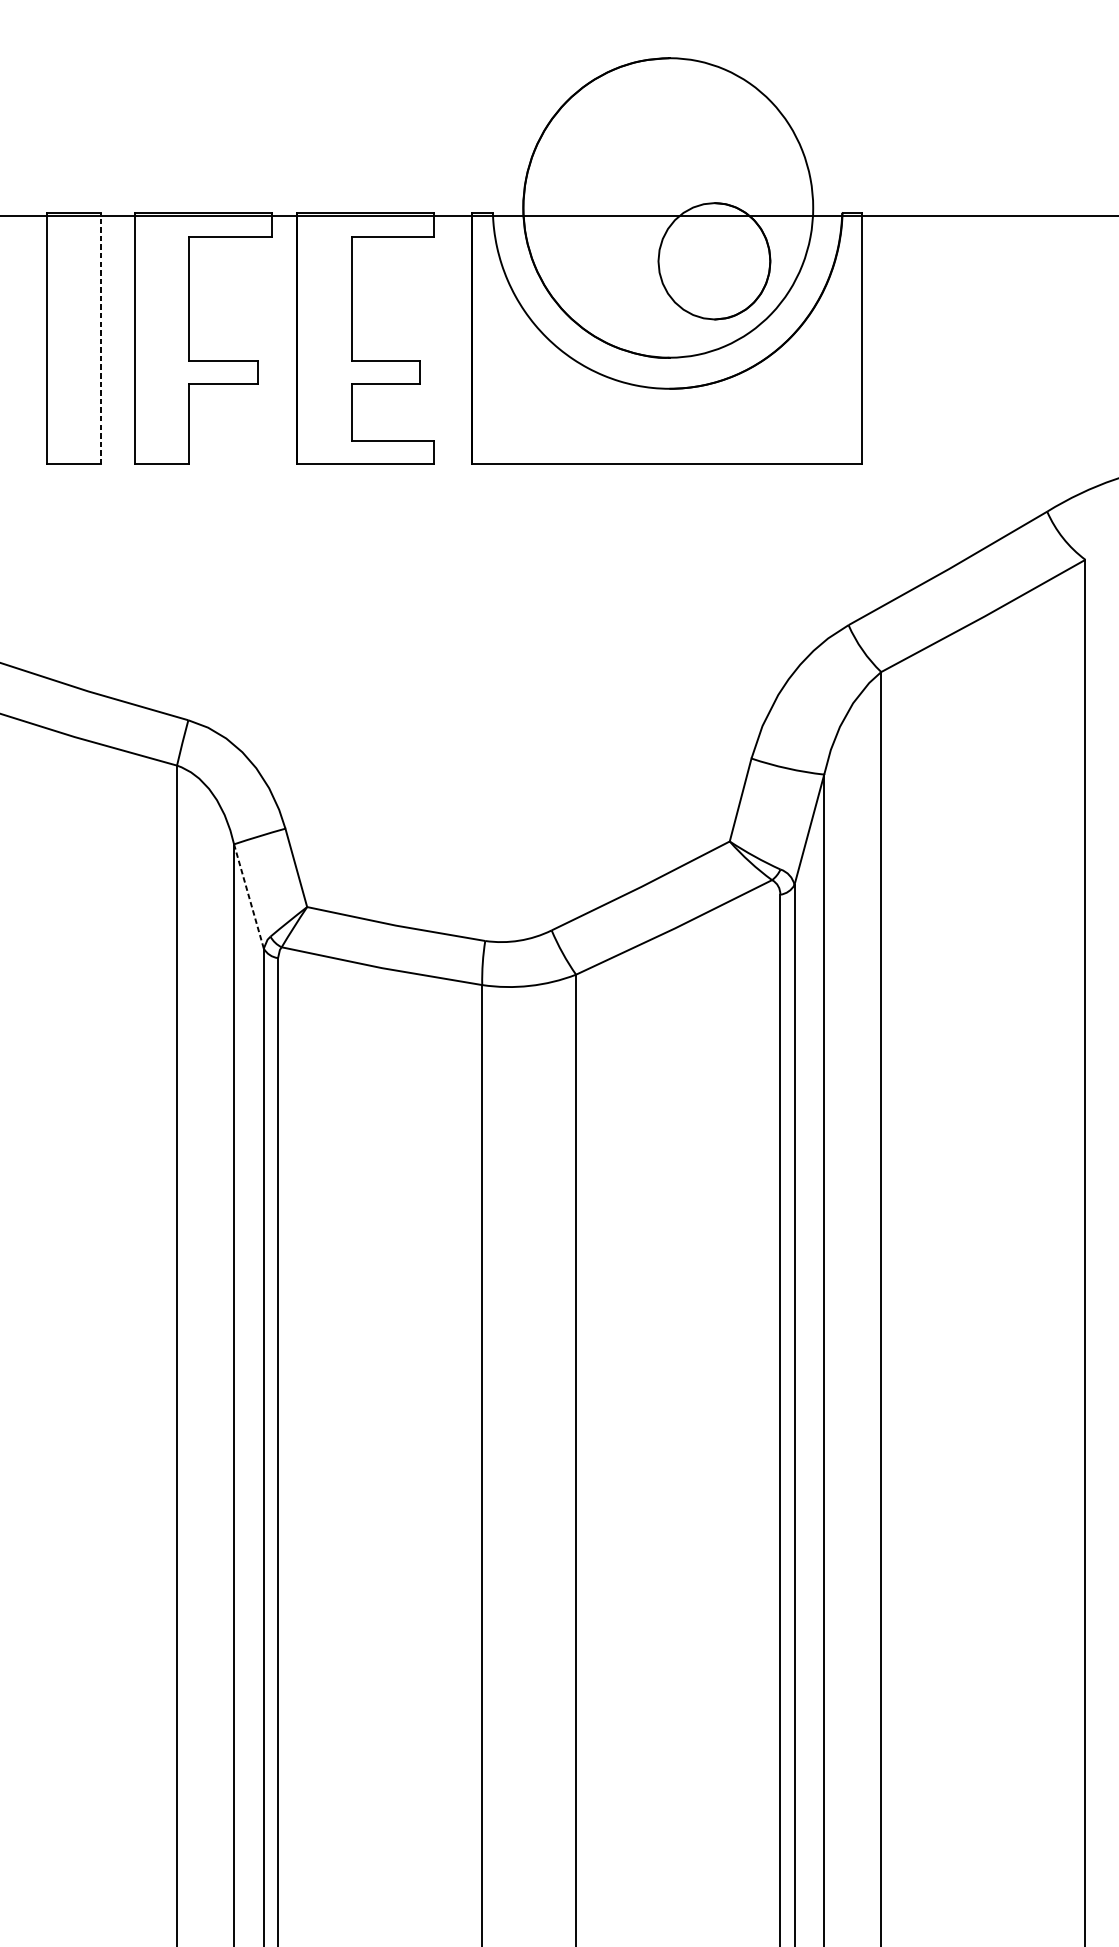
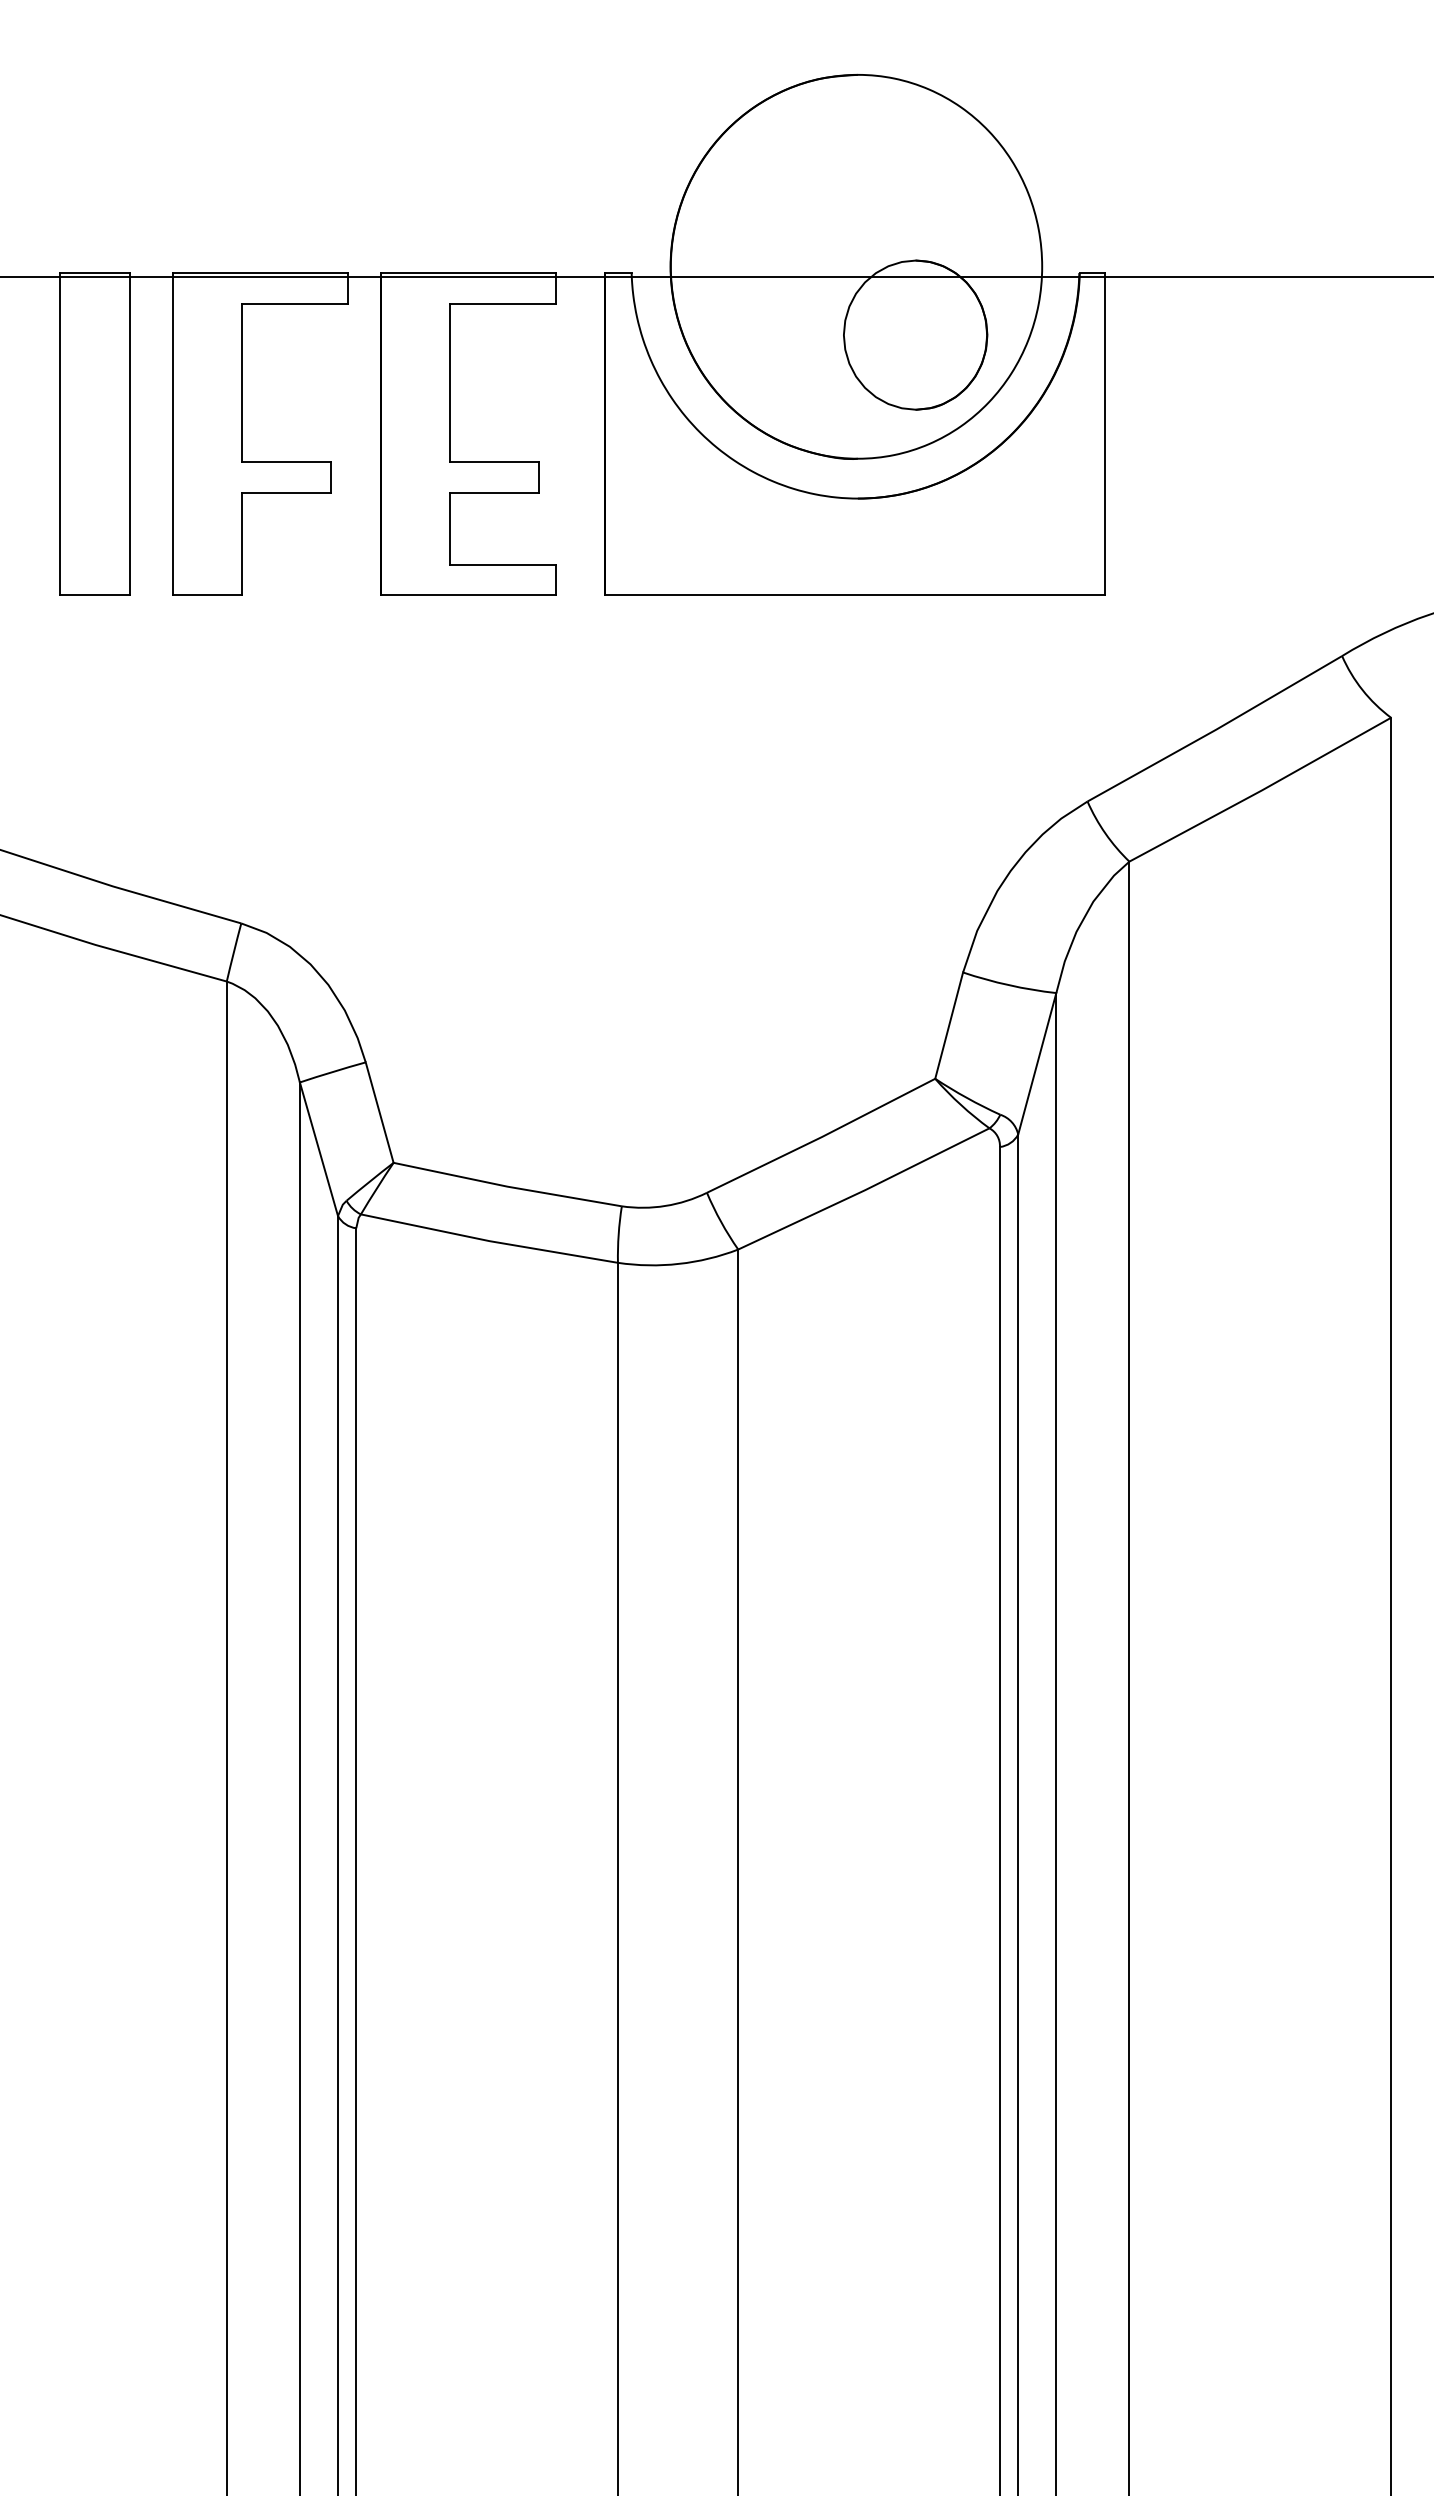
line: (101, 338) -> (129, 433), dashed -> solid
line: (248, 895) -> (318, 1148), dashed -> solid

